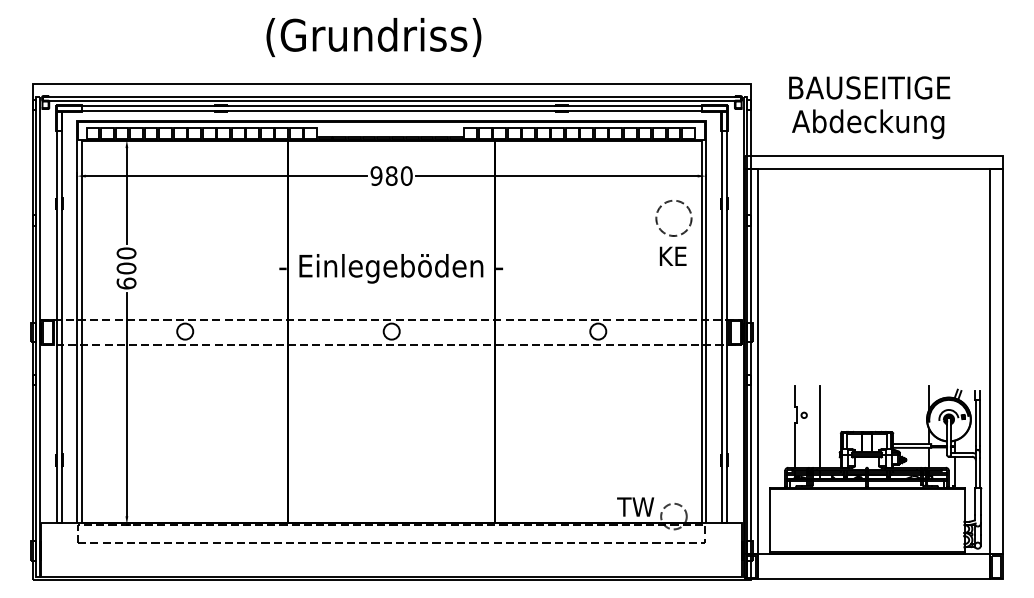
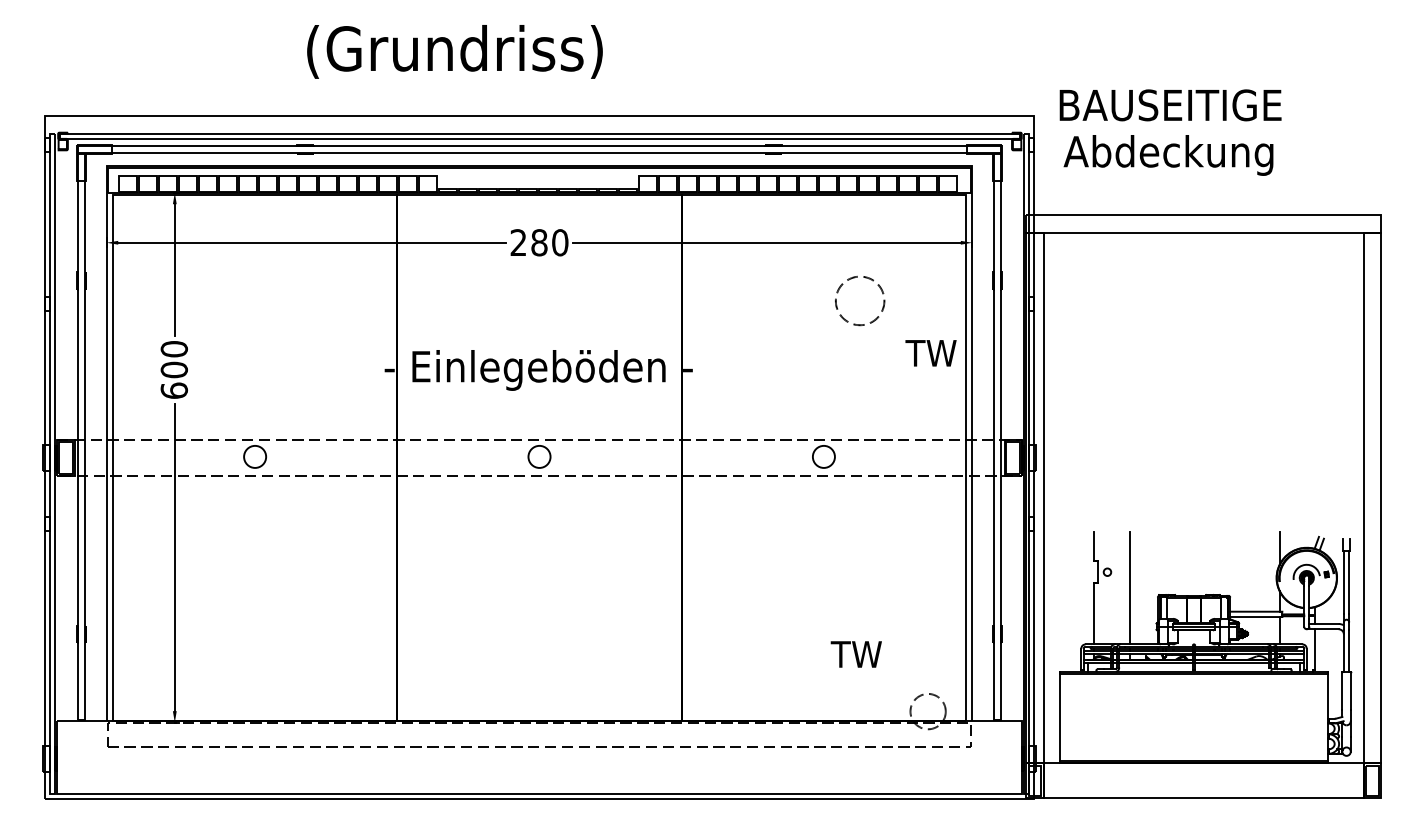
text: (373, 37) -> (454, 51), moved
text: (869, 107) -> (1170, 132), moved
text: (376, 175) -> (518, 242), 980 -> 280
circle: (674, 218) -> (860, 300), moved
text: (675, 256) -> (930, 353), KE -> TW
text: (635, 507) -> (855, 654), moved

